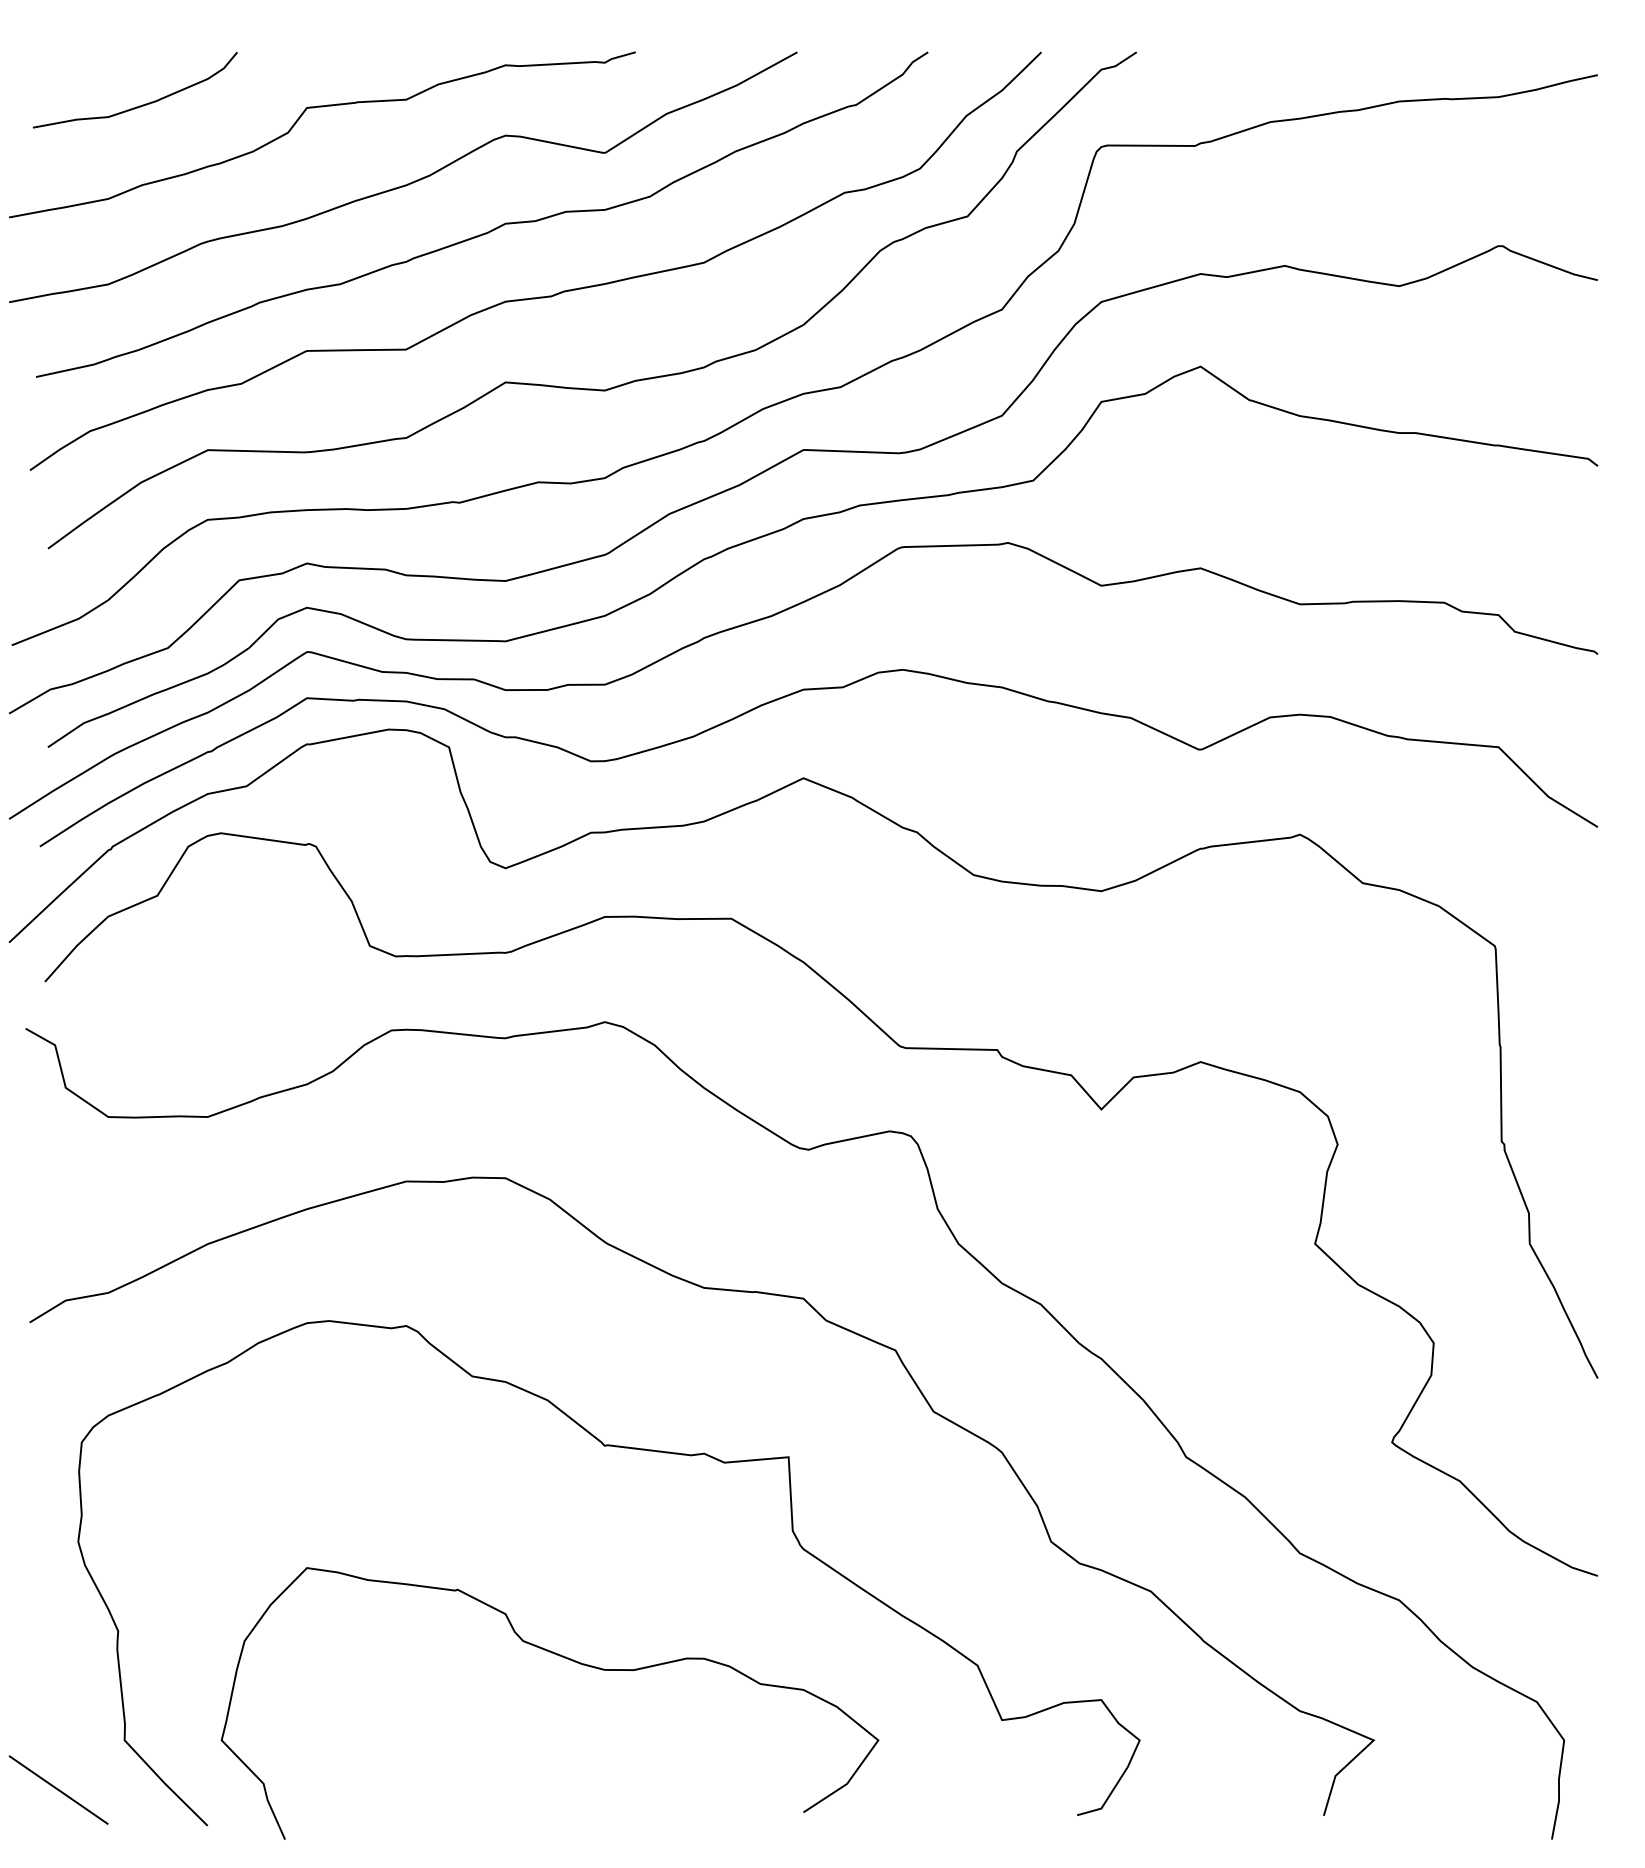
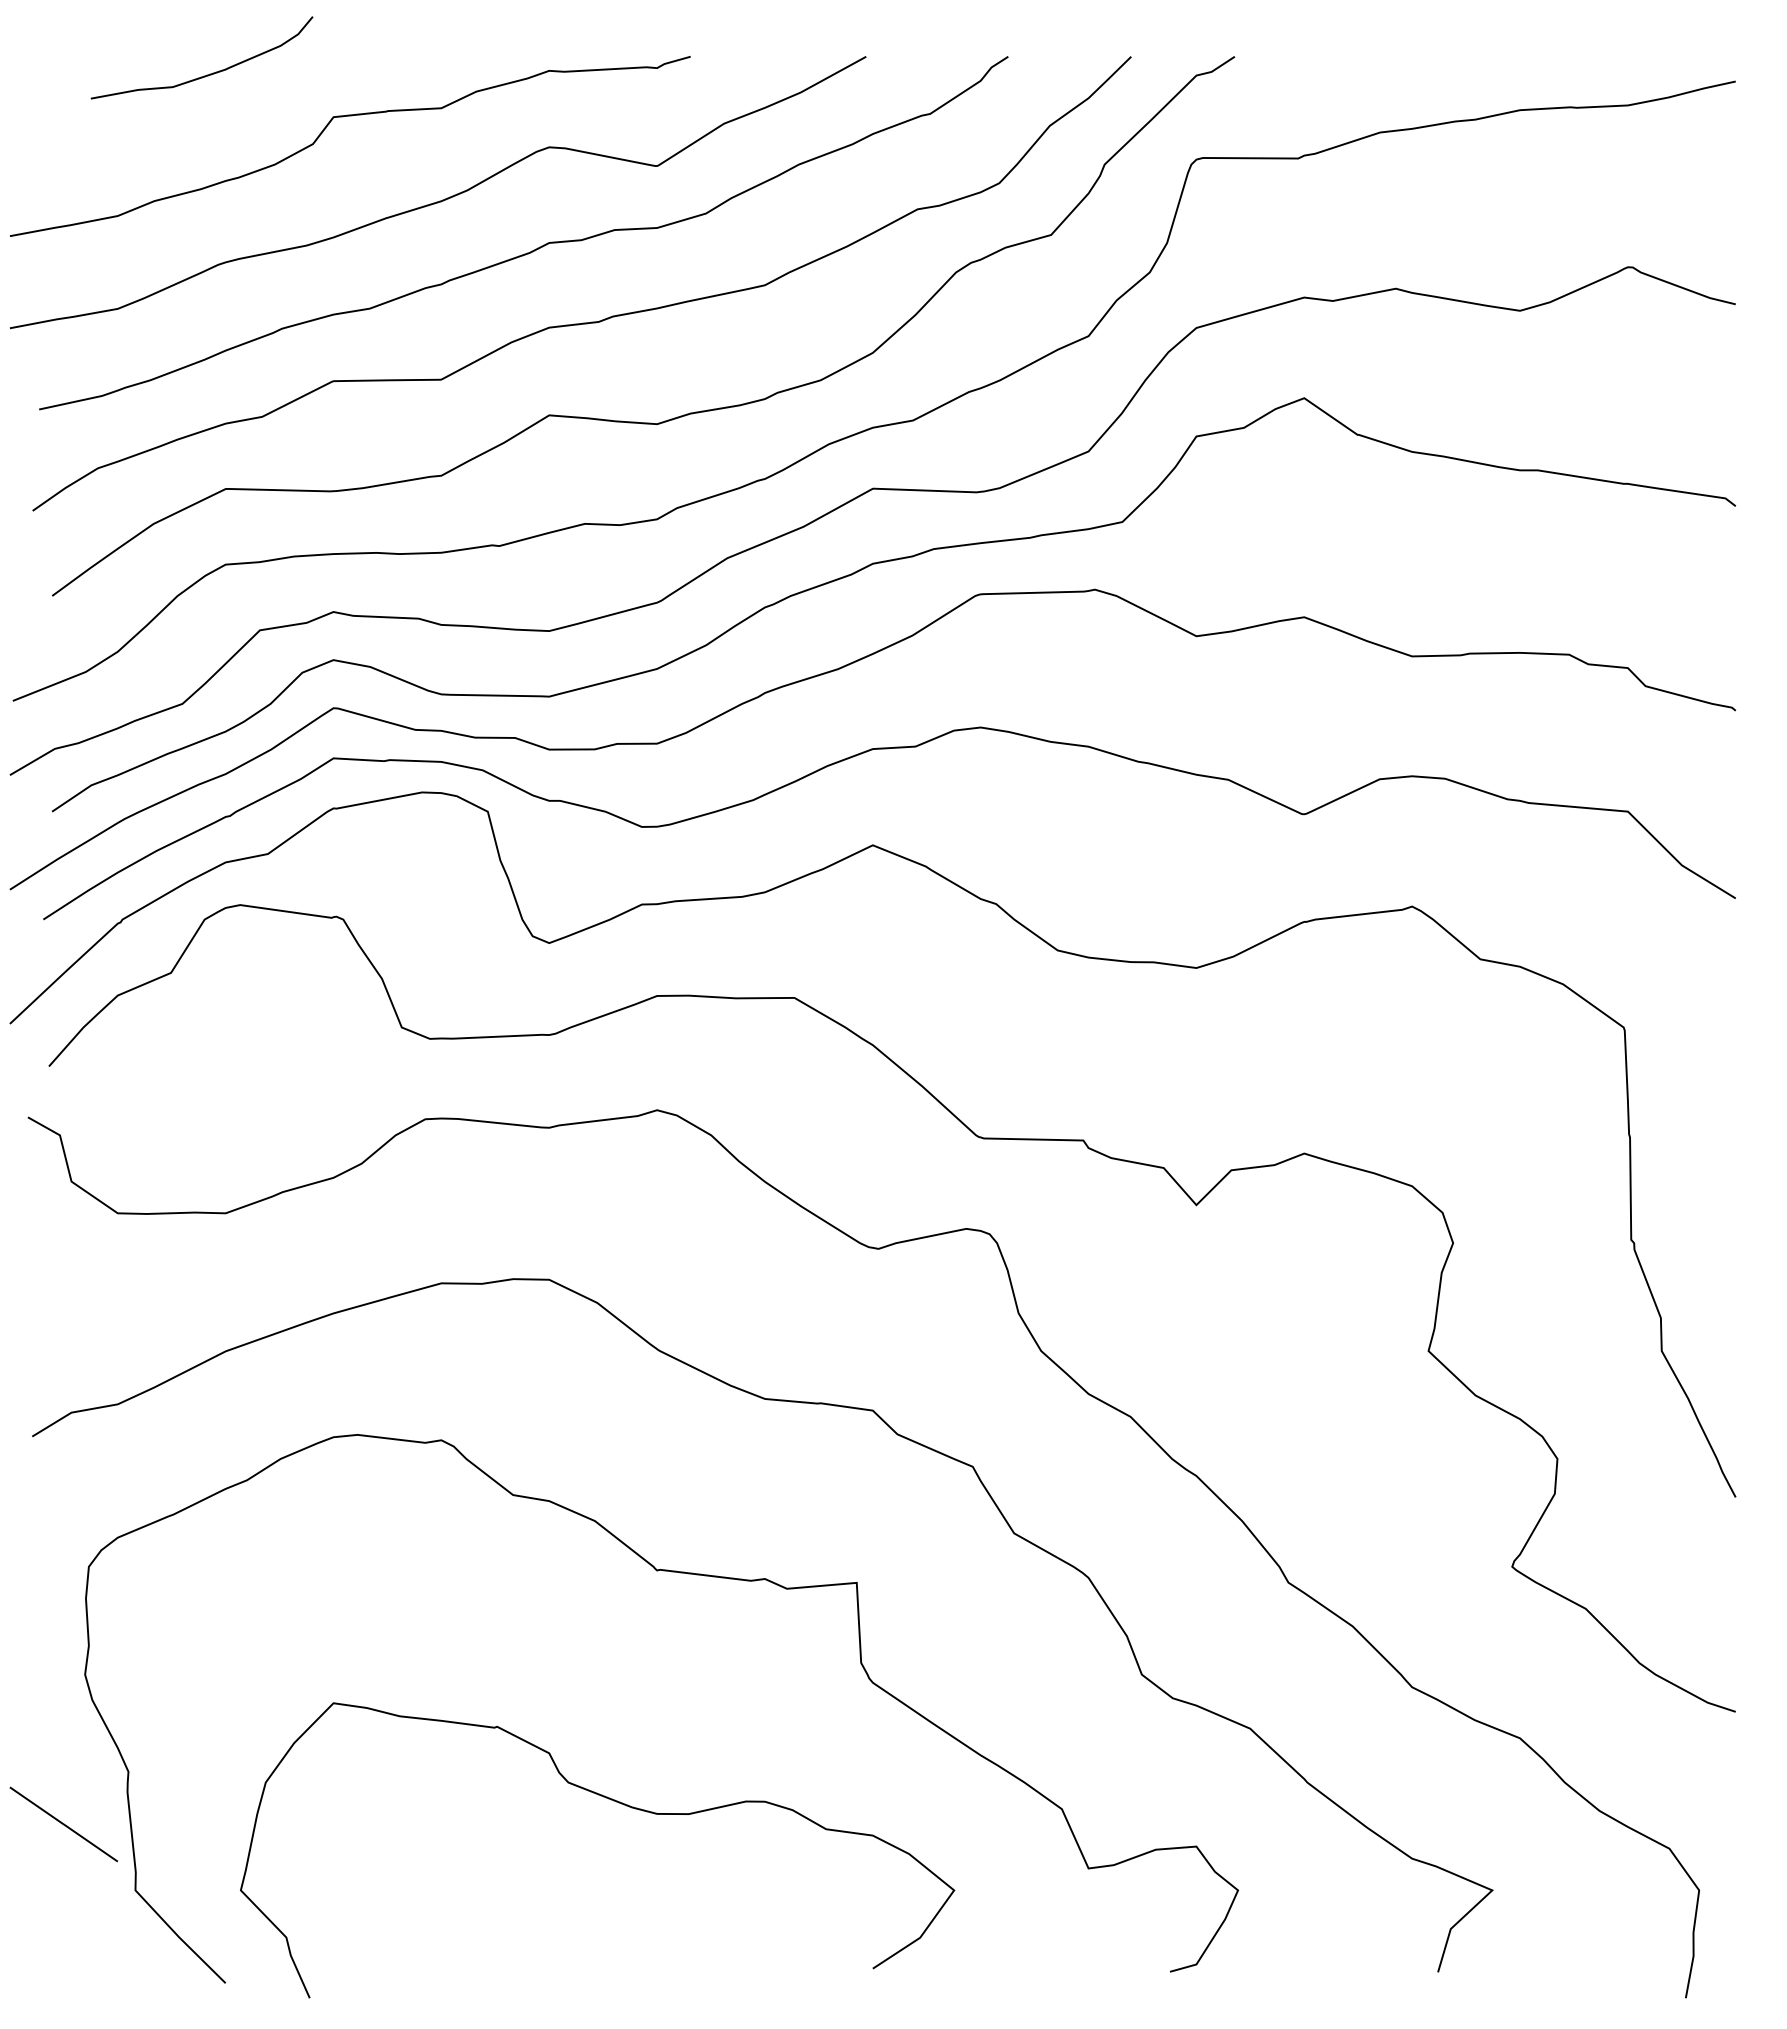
curve: (140, 105) -> (207, 74), moved
line: (58, 1790) -> (63, 1824), moved

